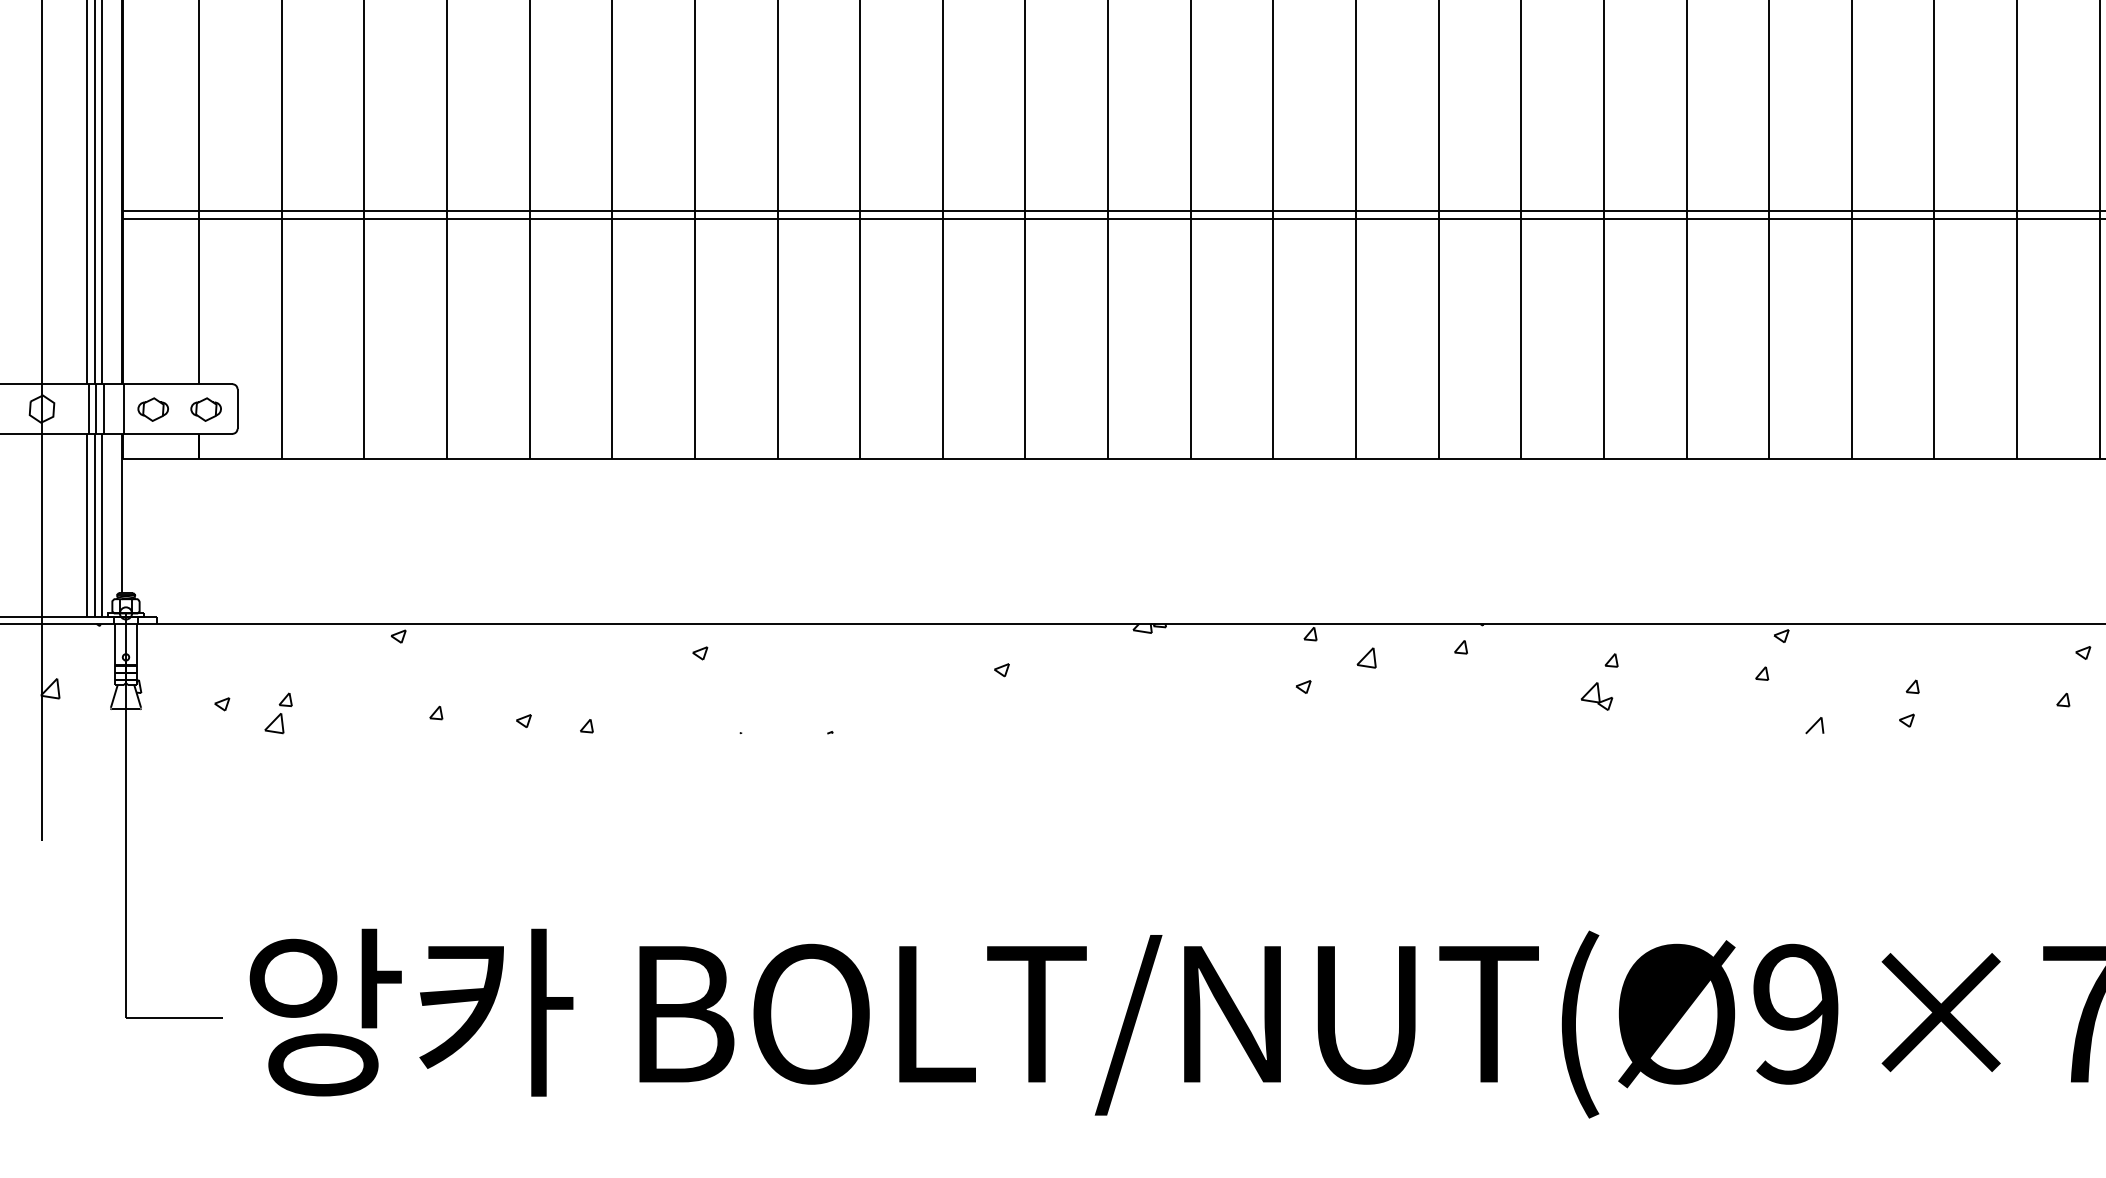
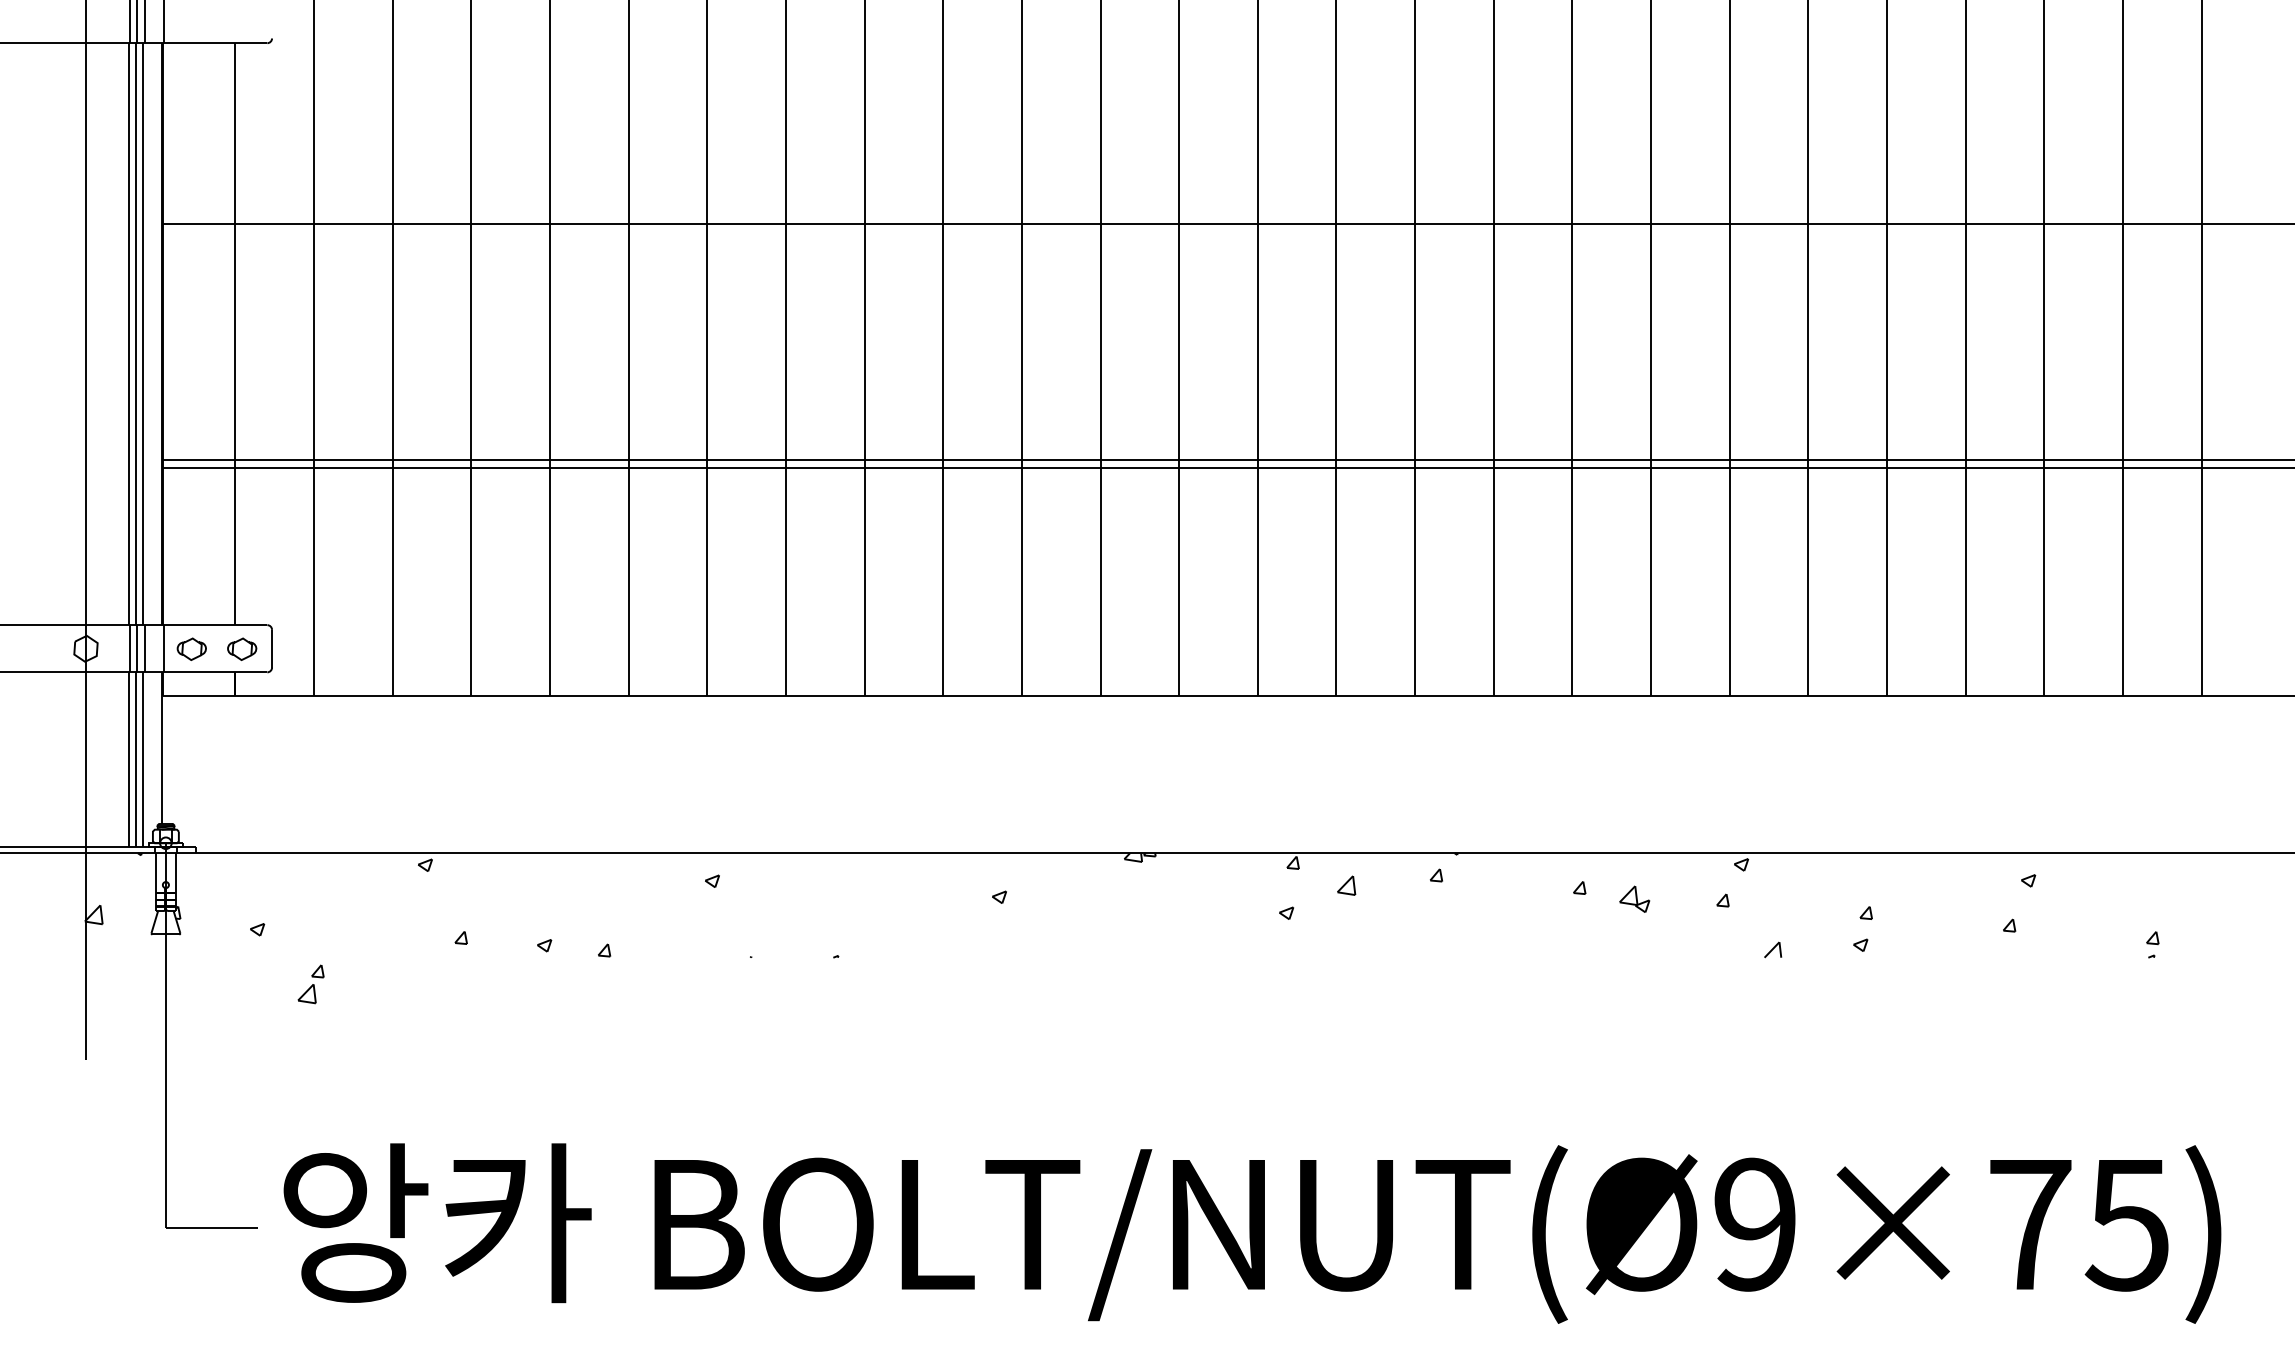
part: (1596, 695) -> (1634, 898), moved
part: (277, 713) -> (310, 984), moved

